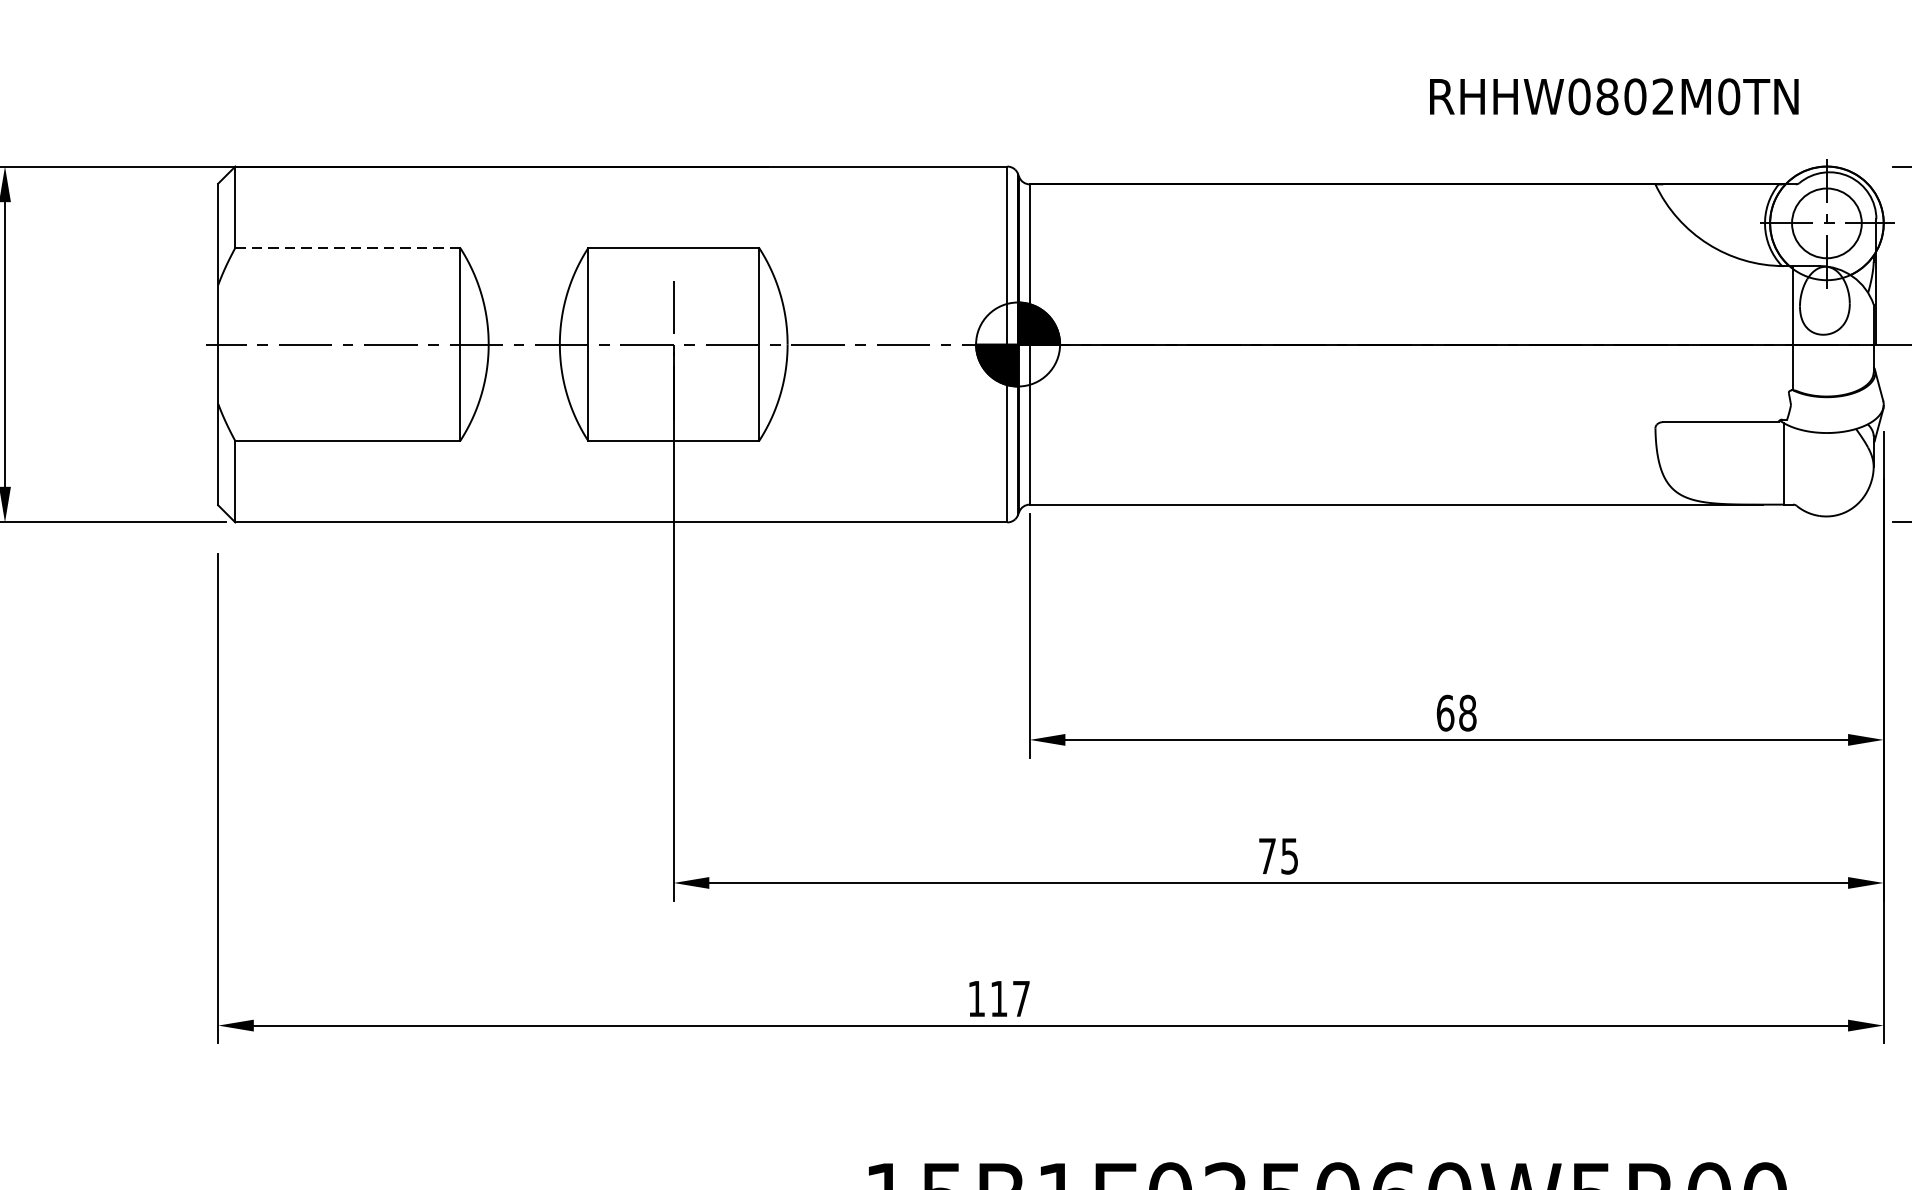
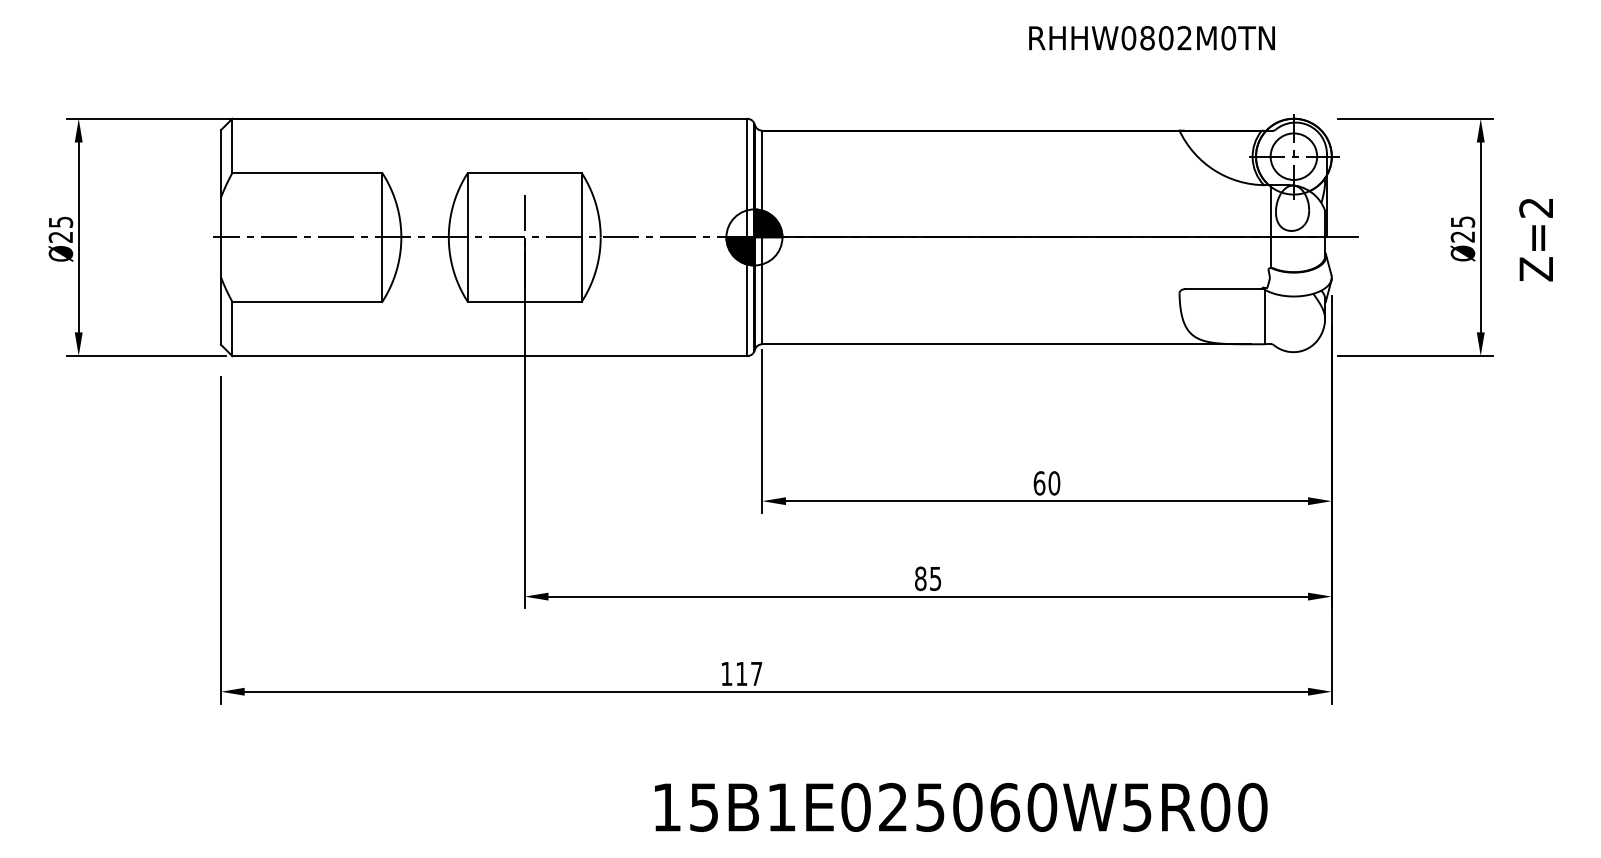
text: (1613, 97) -> (1151, 38), moved
line: (346, 248) -> (306, 173), dashed -> solid
text: (1467, 713) -> (1054, 483), 68 -> 60
text: (1267, 855) -> (920, 578), 75 -> 85

